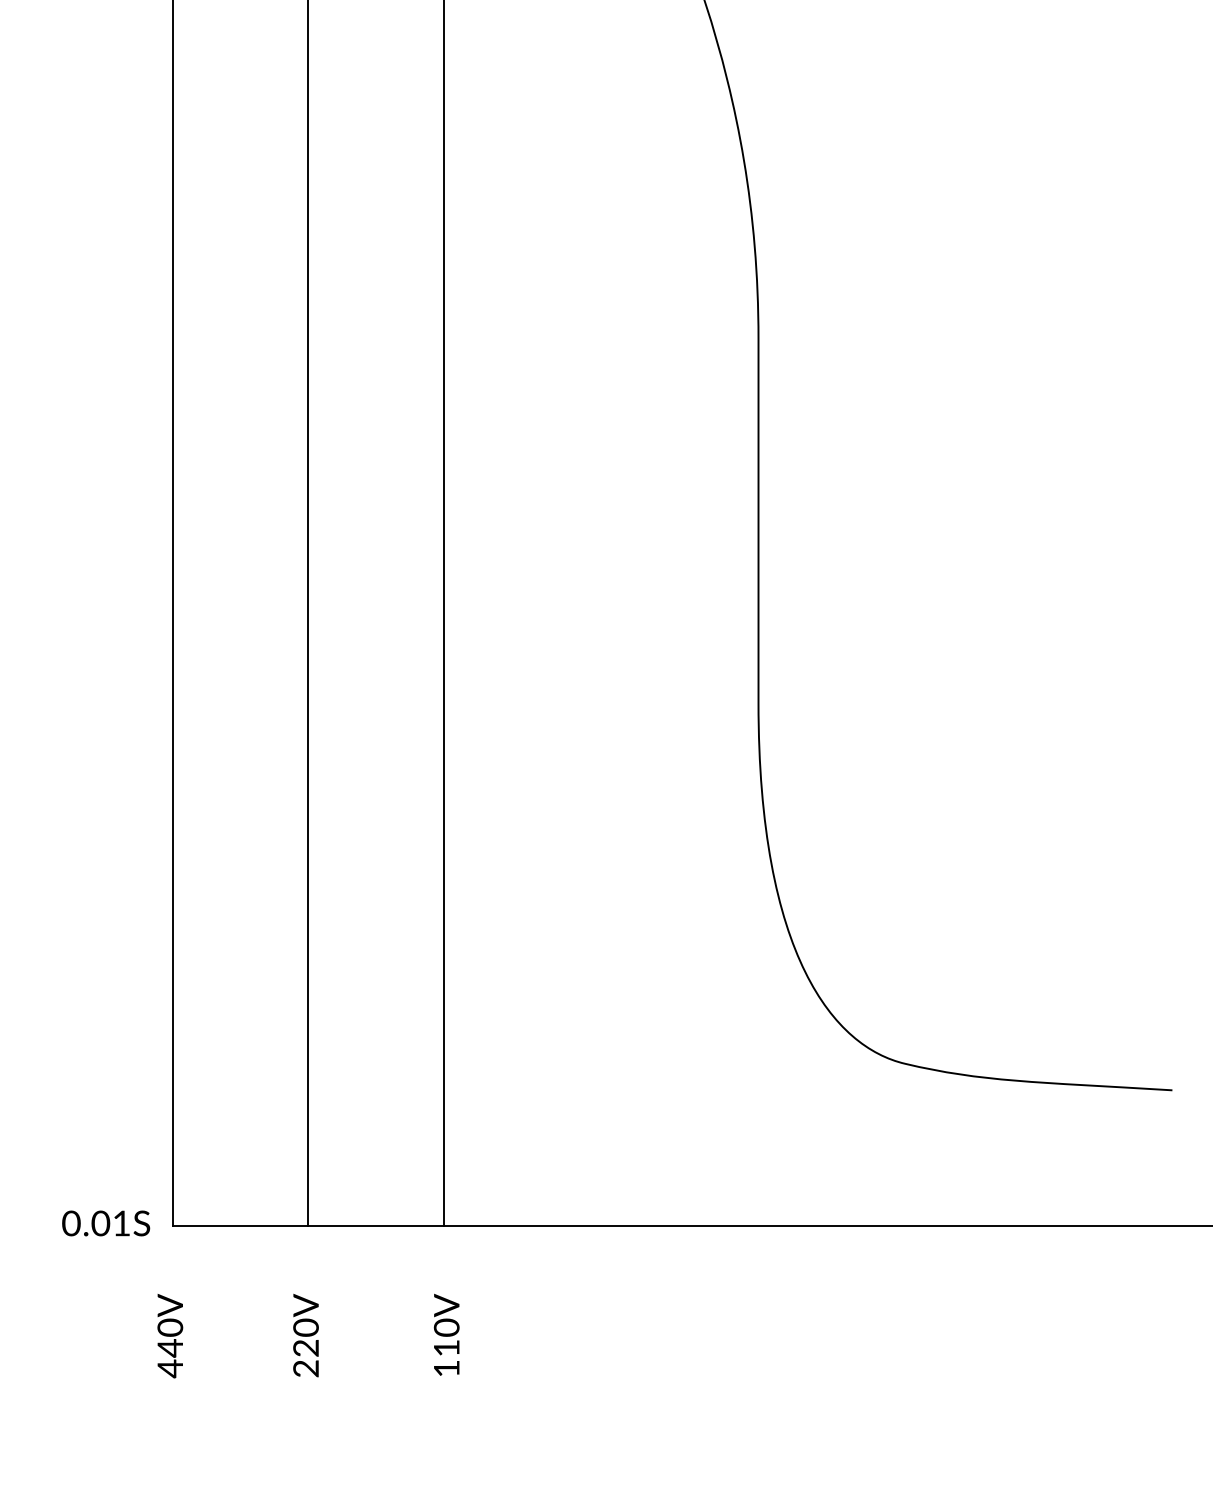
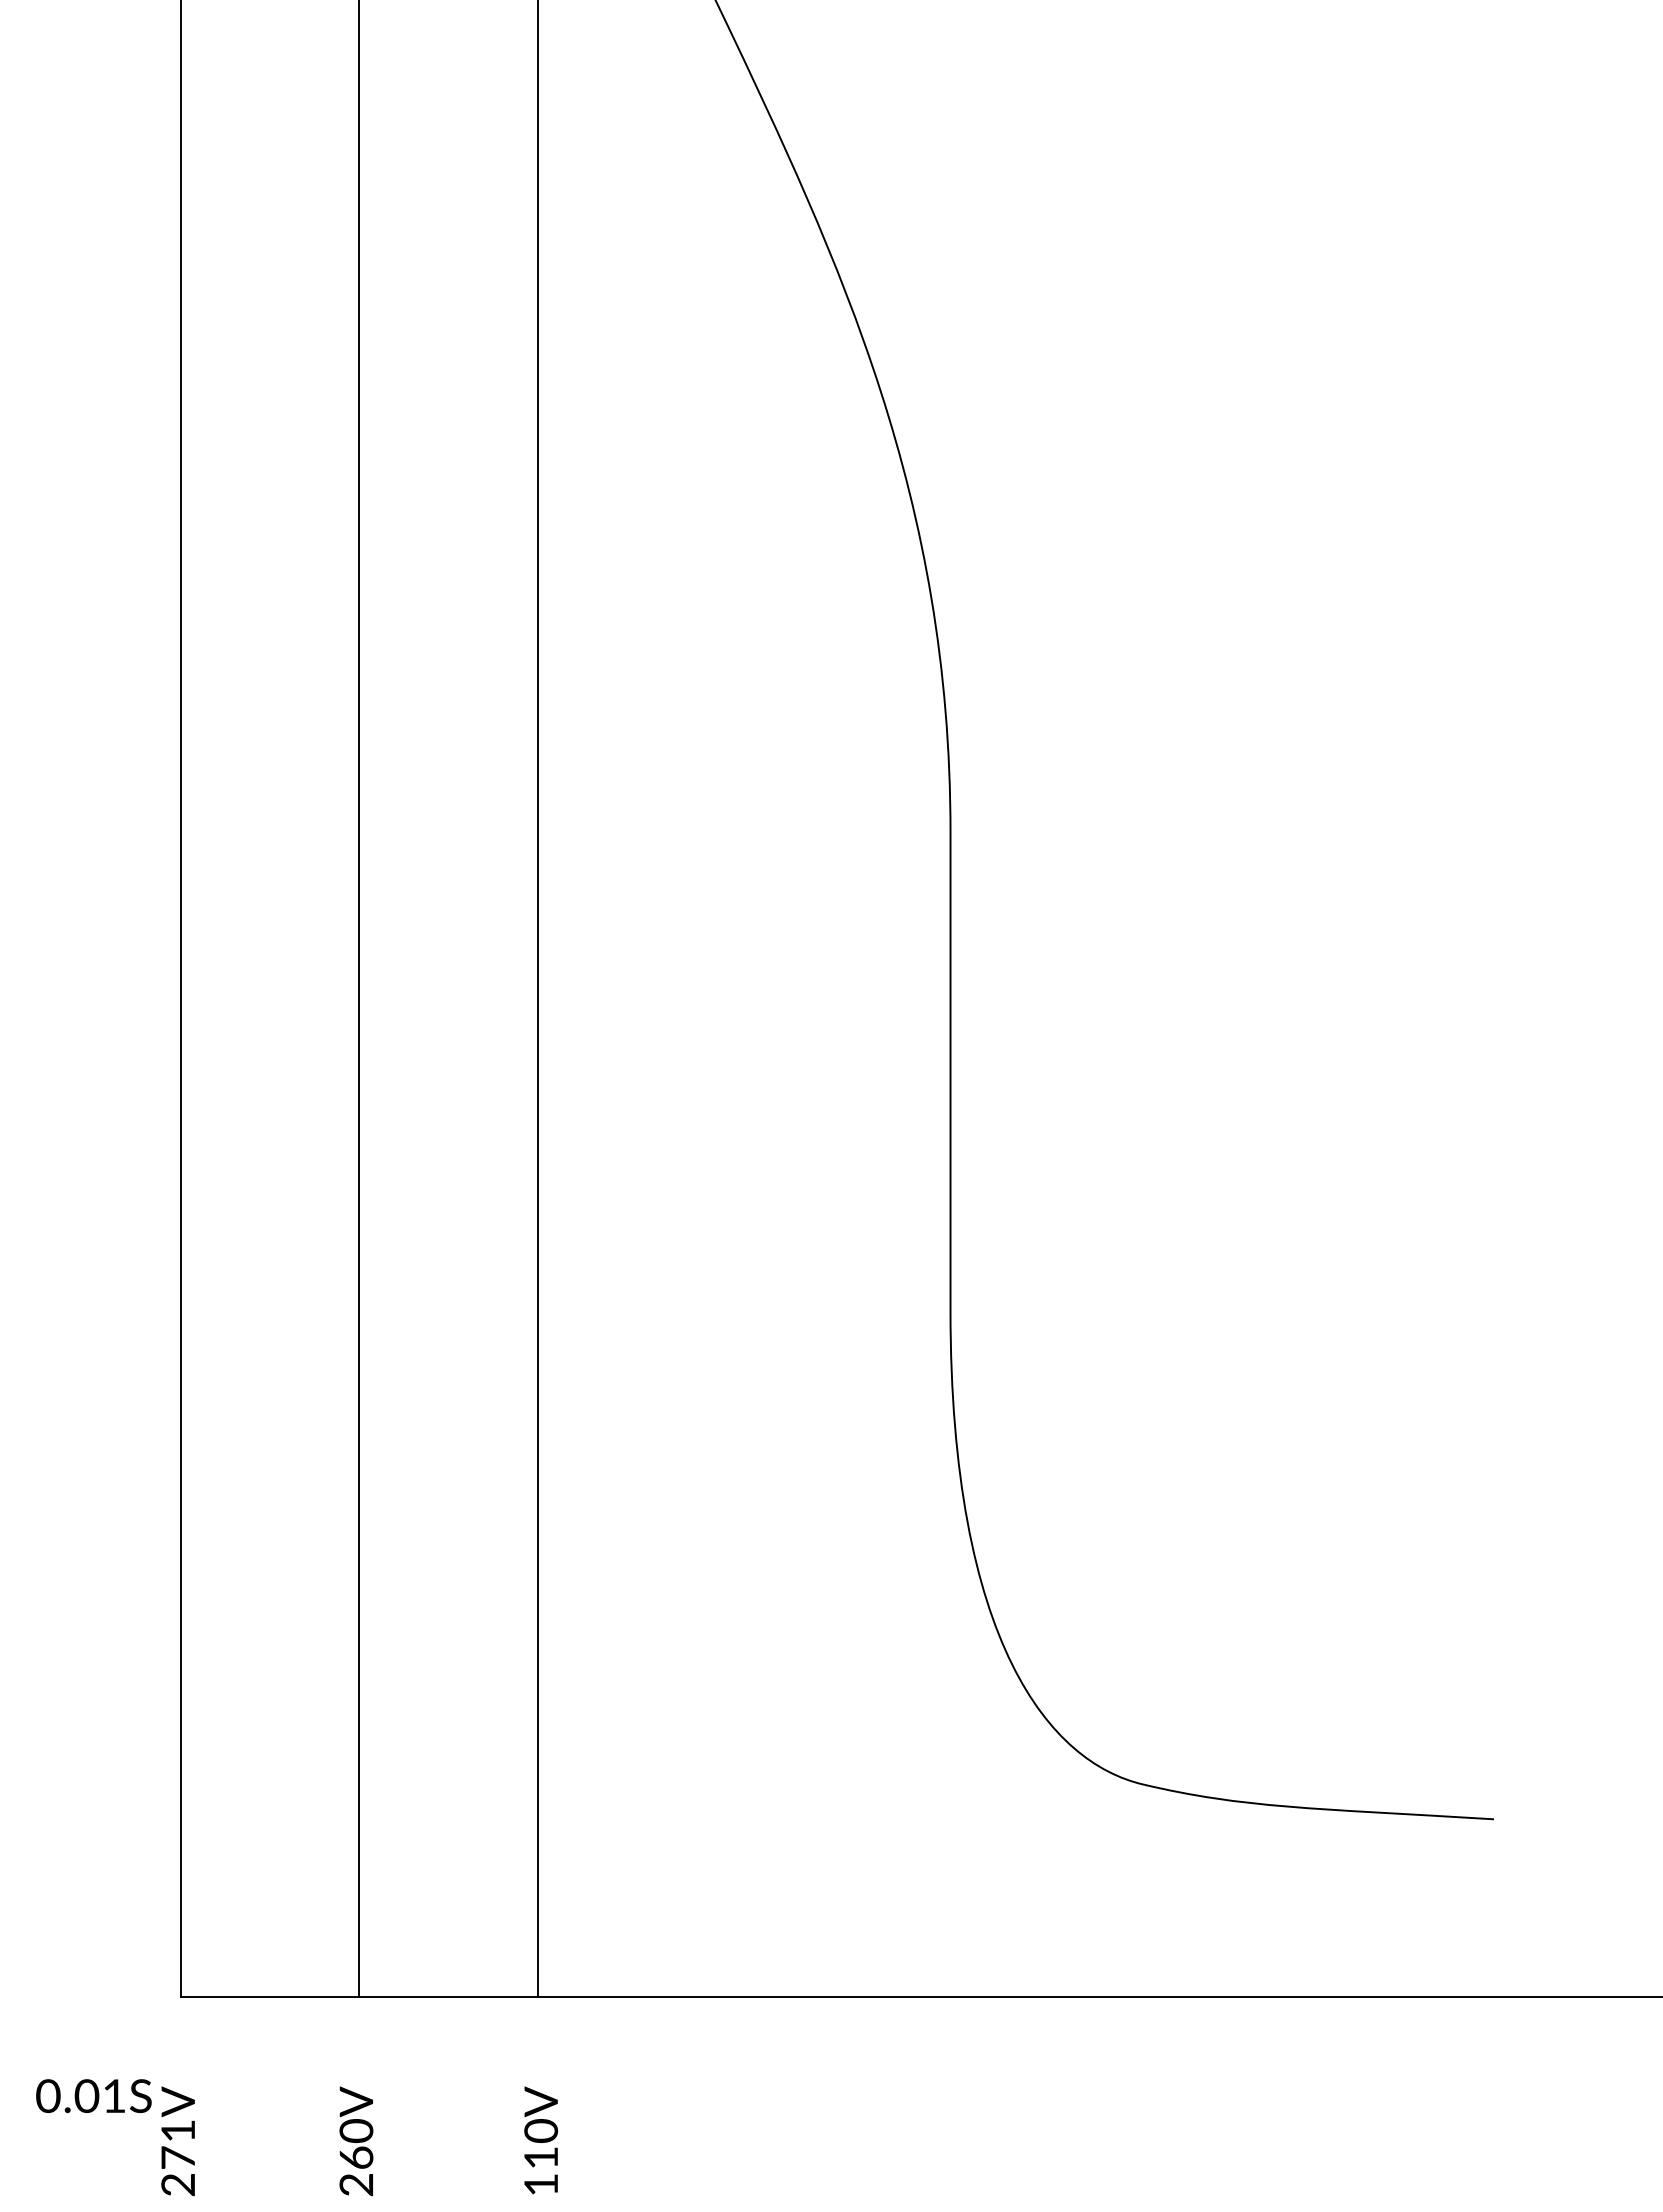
text: (105, 1223) -> (93, 2096), moved
text: (306, 1347) -> (356, 2157), 220V -> 260V
text: (170, 1348) -> (178, 2158), 440V -> 271V

